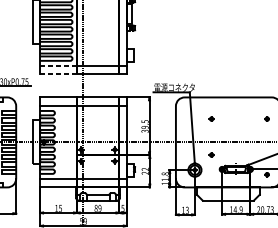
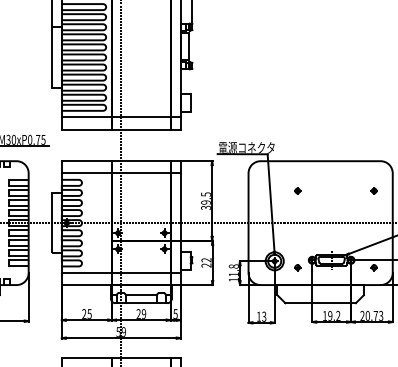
line: (58, 65) -> (86, 117), dashed -> solid
line: (58, 74) -> (87, 129), dashed -> solid
part: (211, 155) -> (297, 267), moved
text: (56, 208) -> (84, 313), 15 -> 25
text: (95, 208) -> (138, 313), 89 -> 29
text: (238, 209) -> (334, 315), 14.9 -> 19.2

